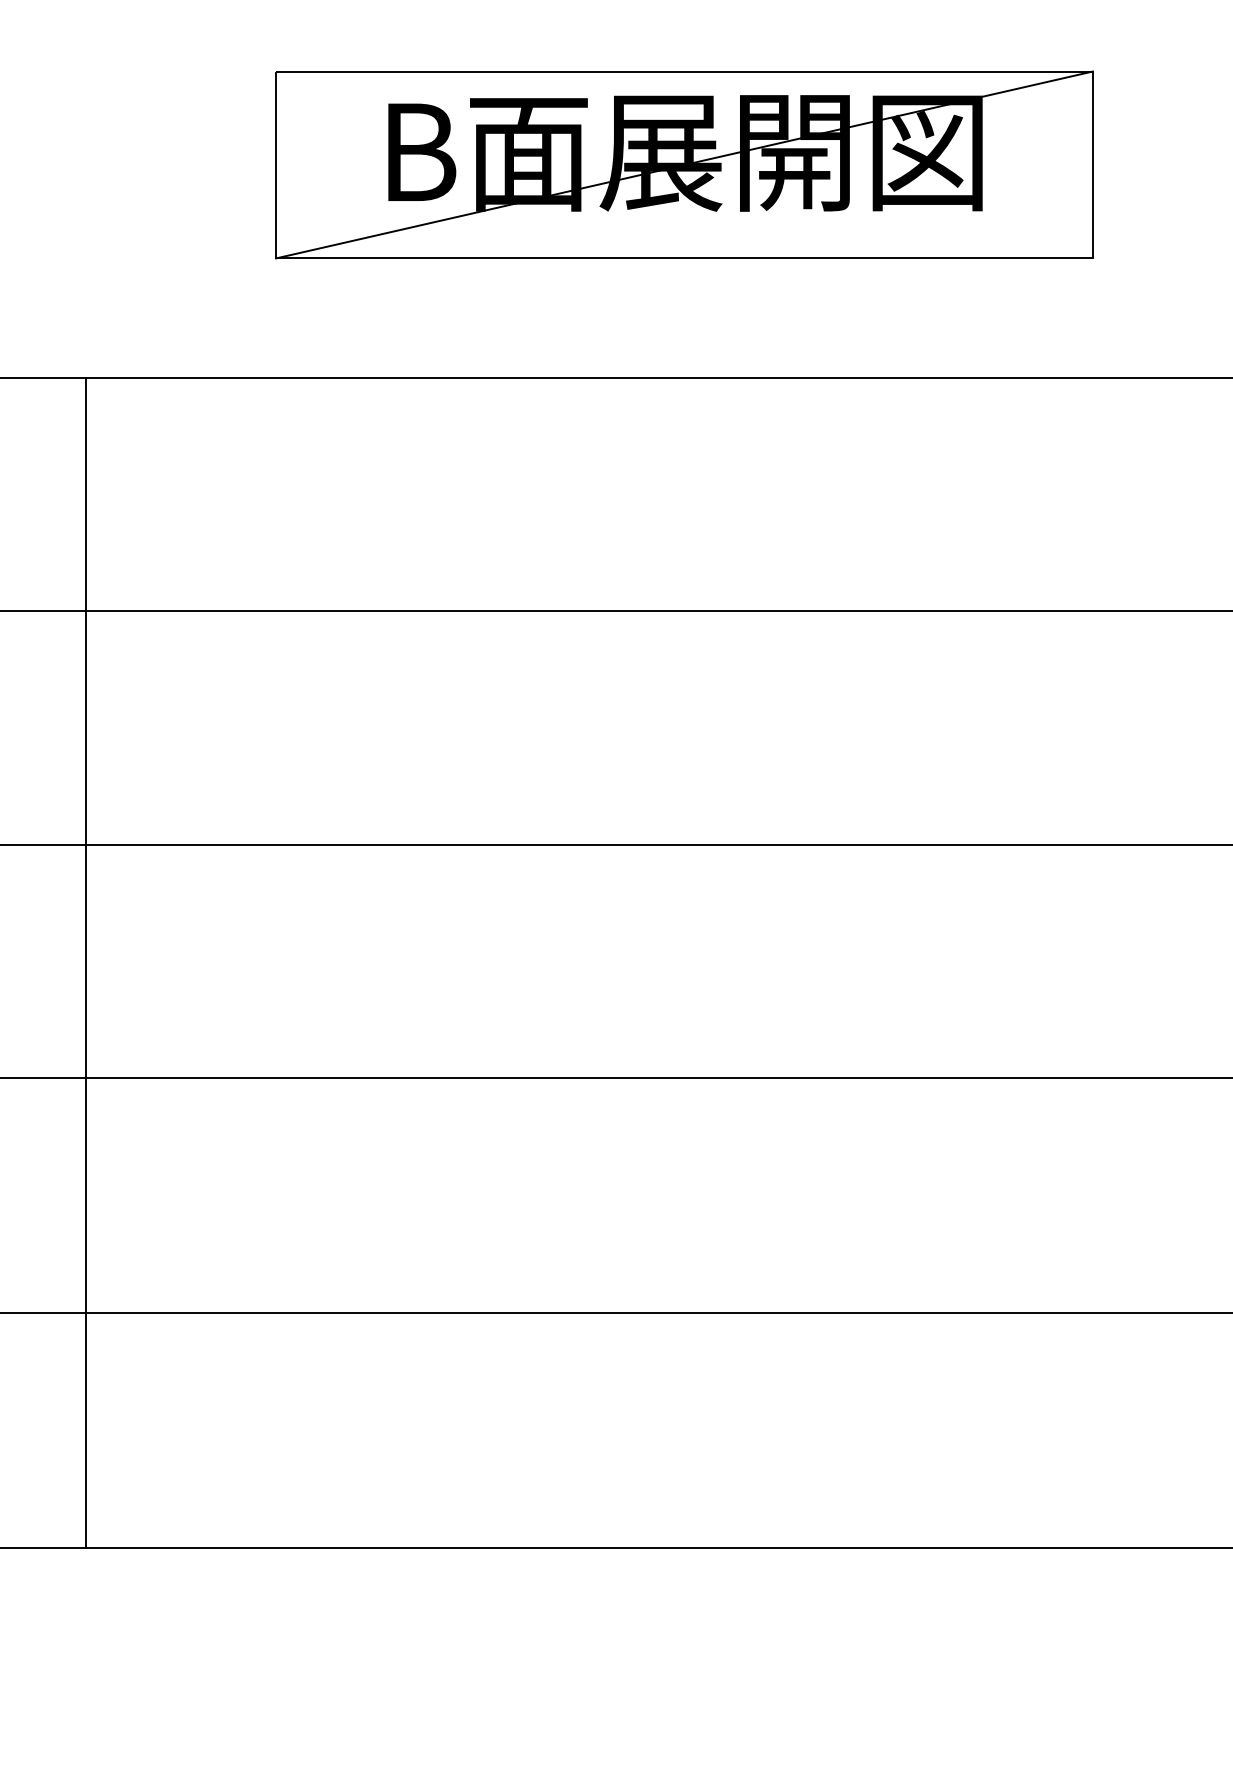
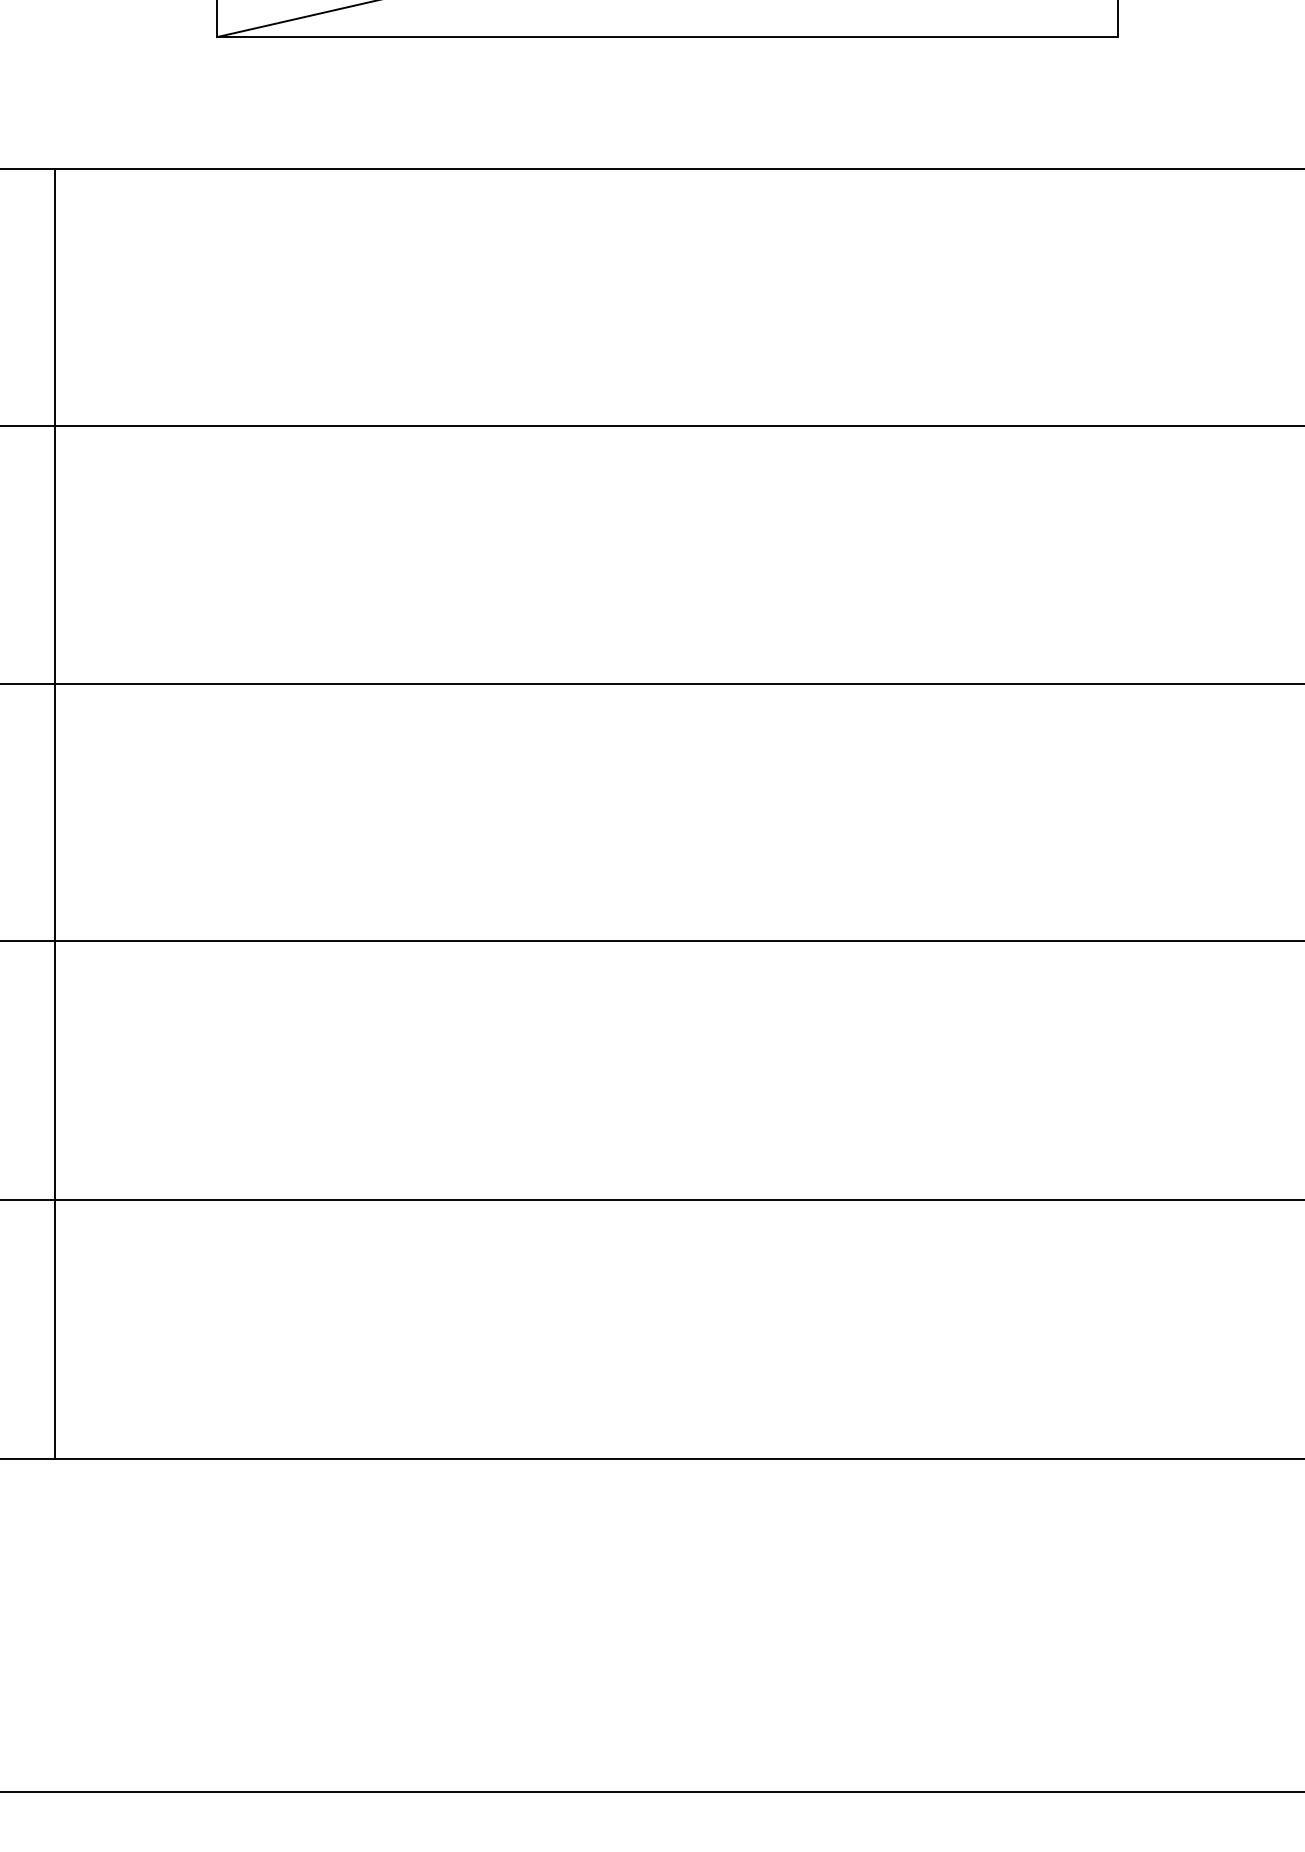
line: (85, 962) -> (54, 813), moved

